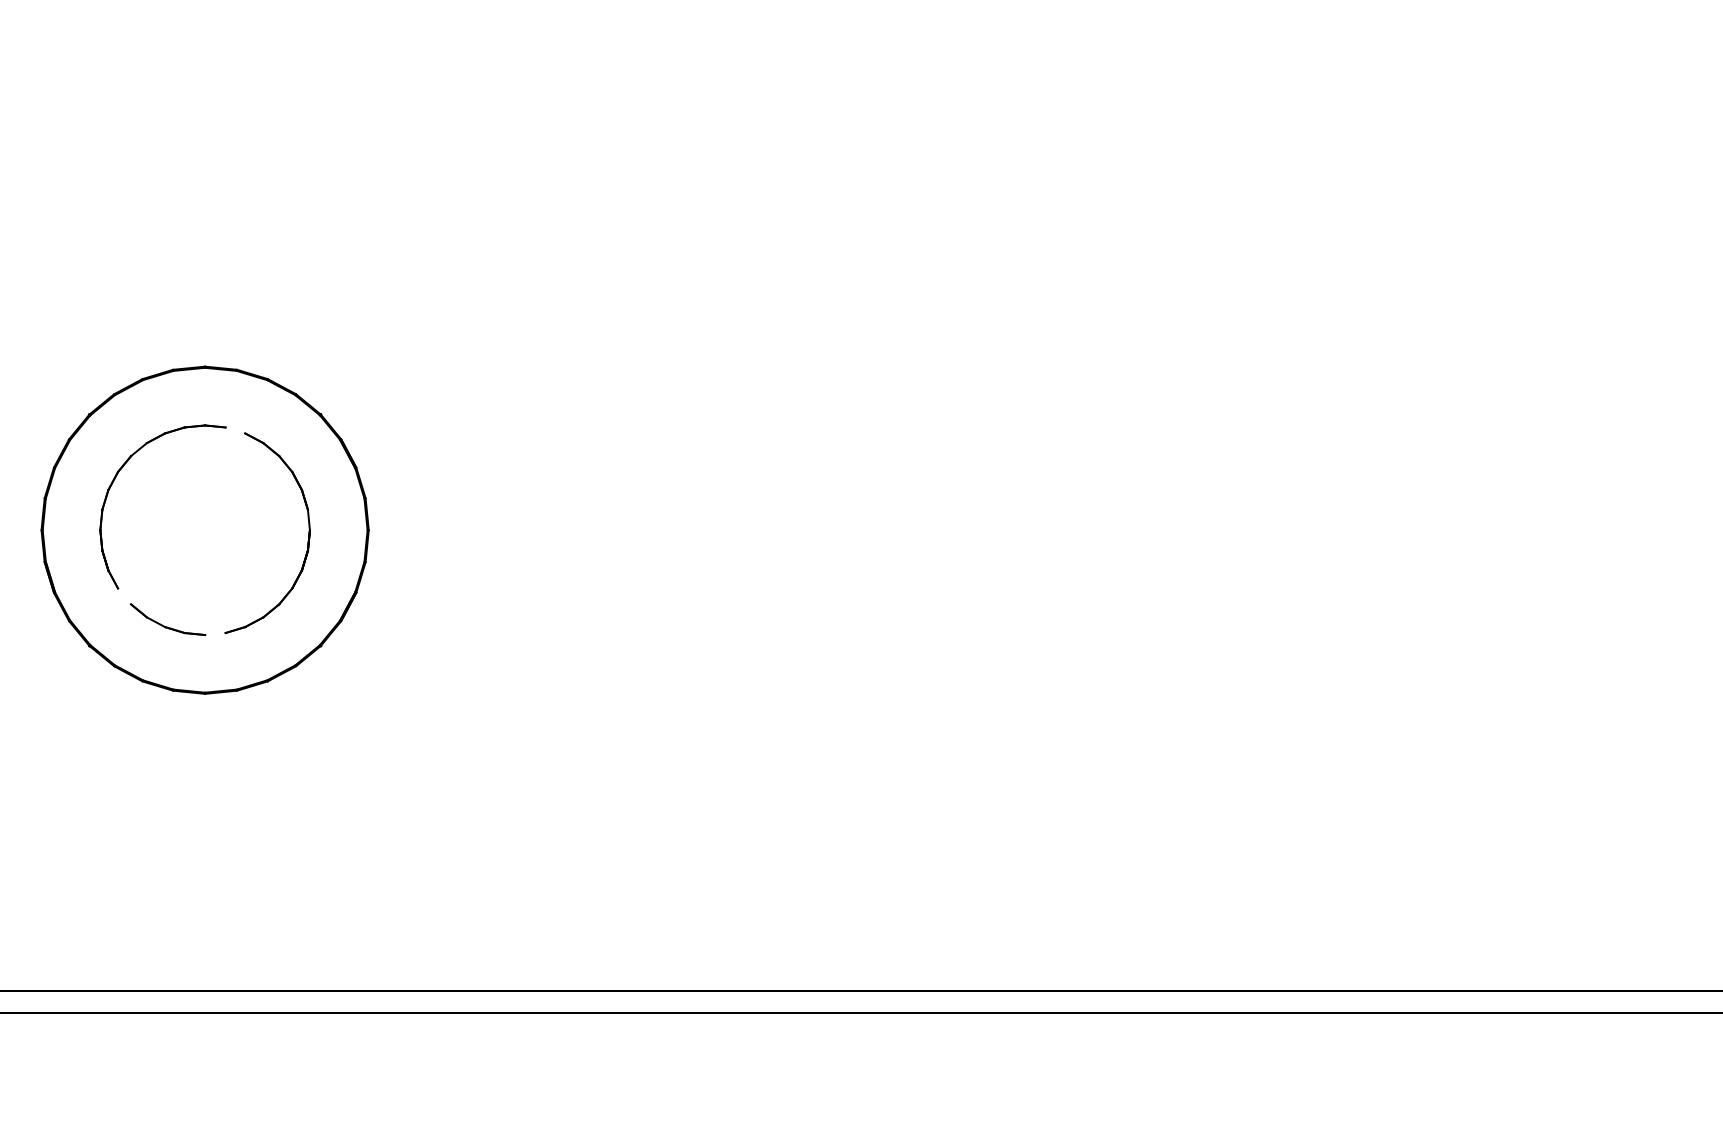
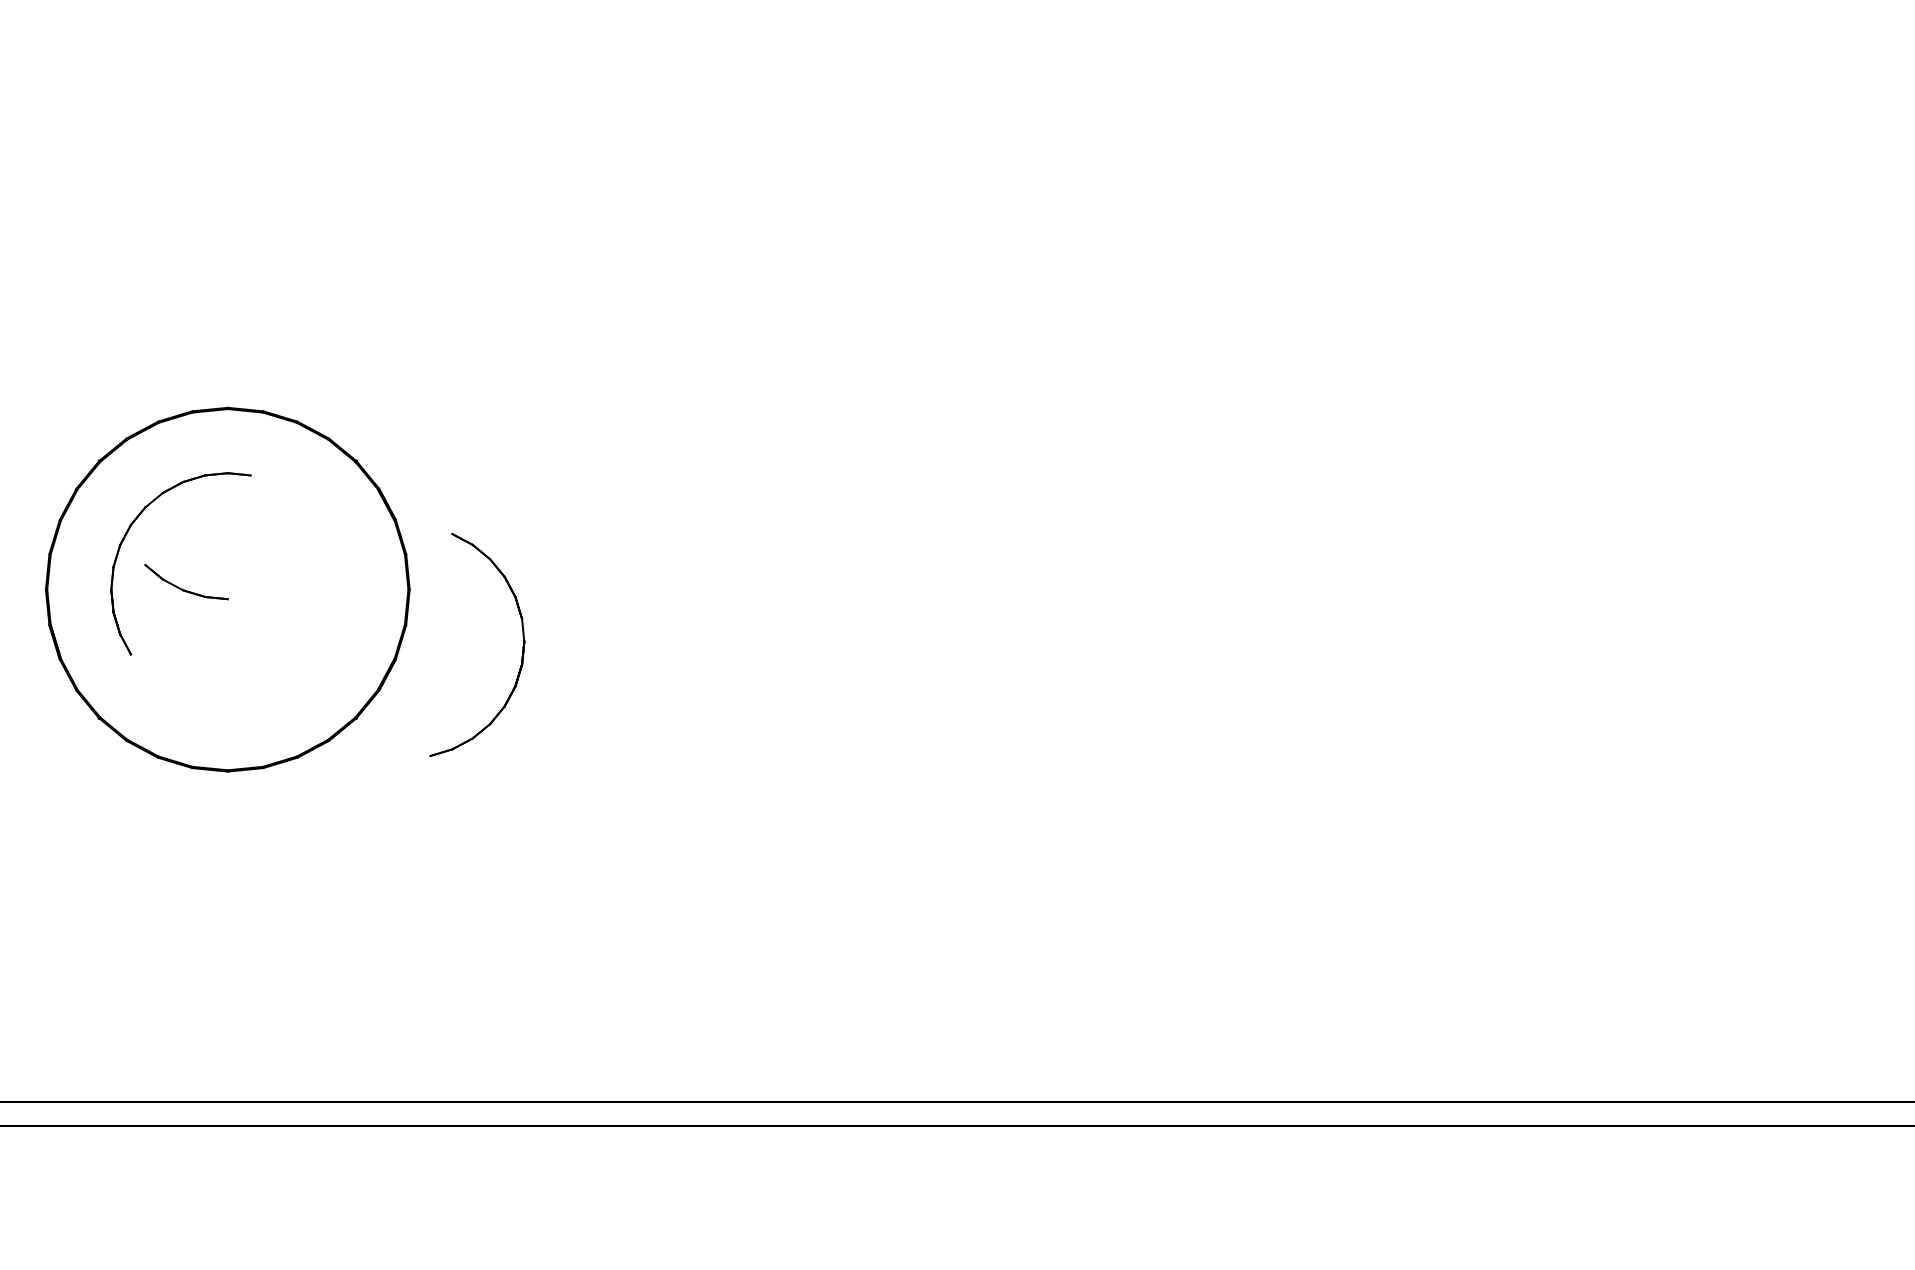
part: (308, 534) -> (522, 646), moved
part: (164, 625) -> (182, 588), moved

